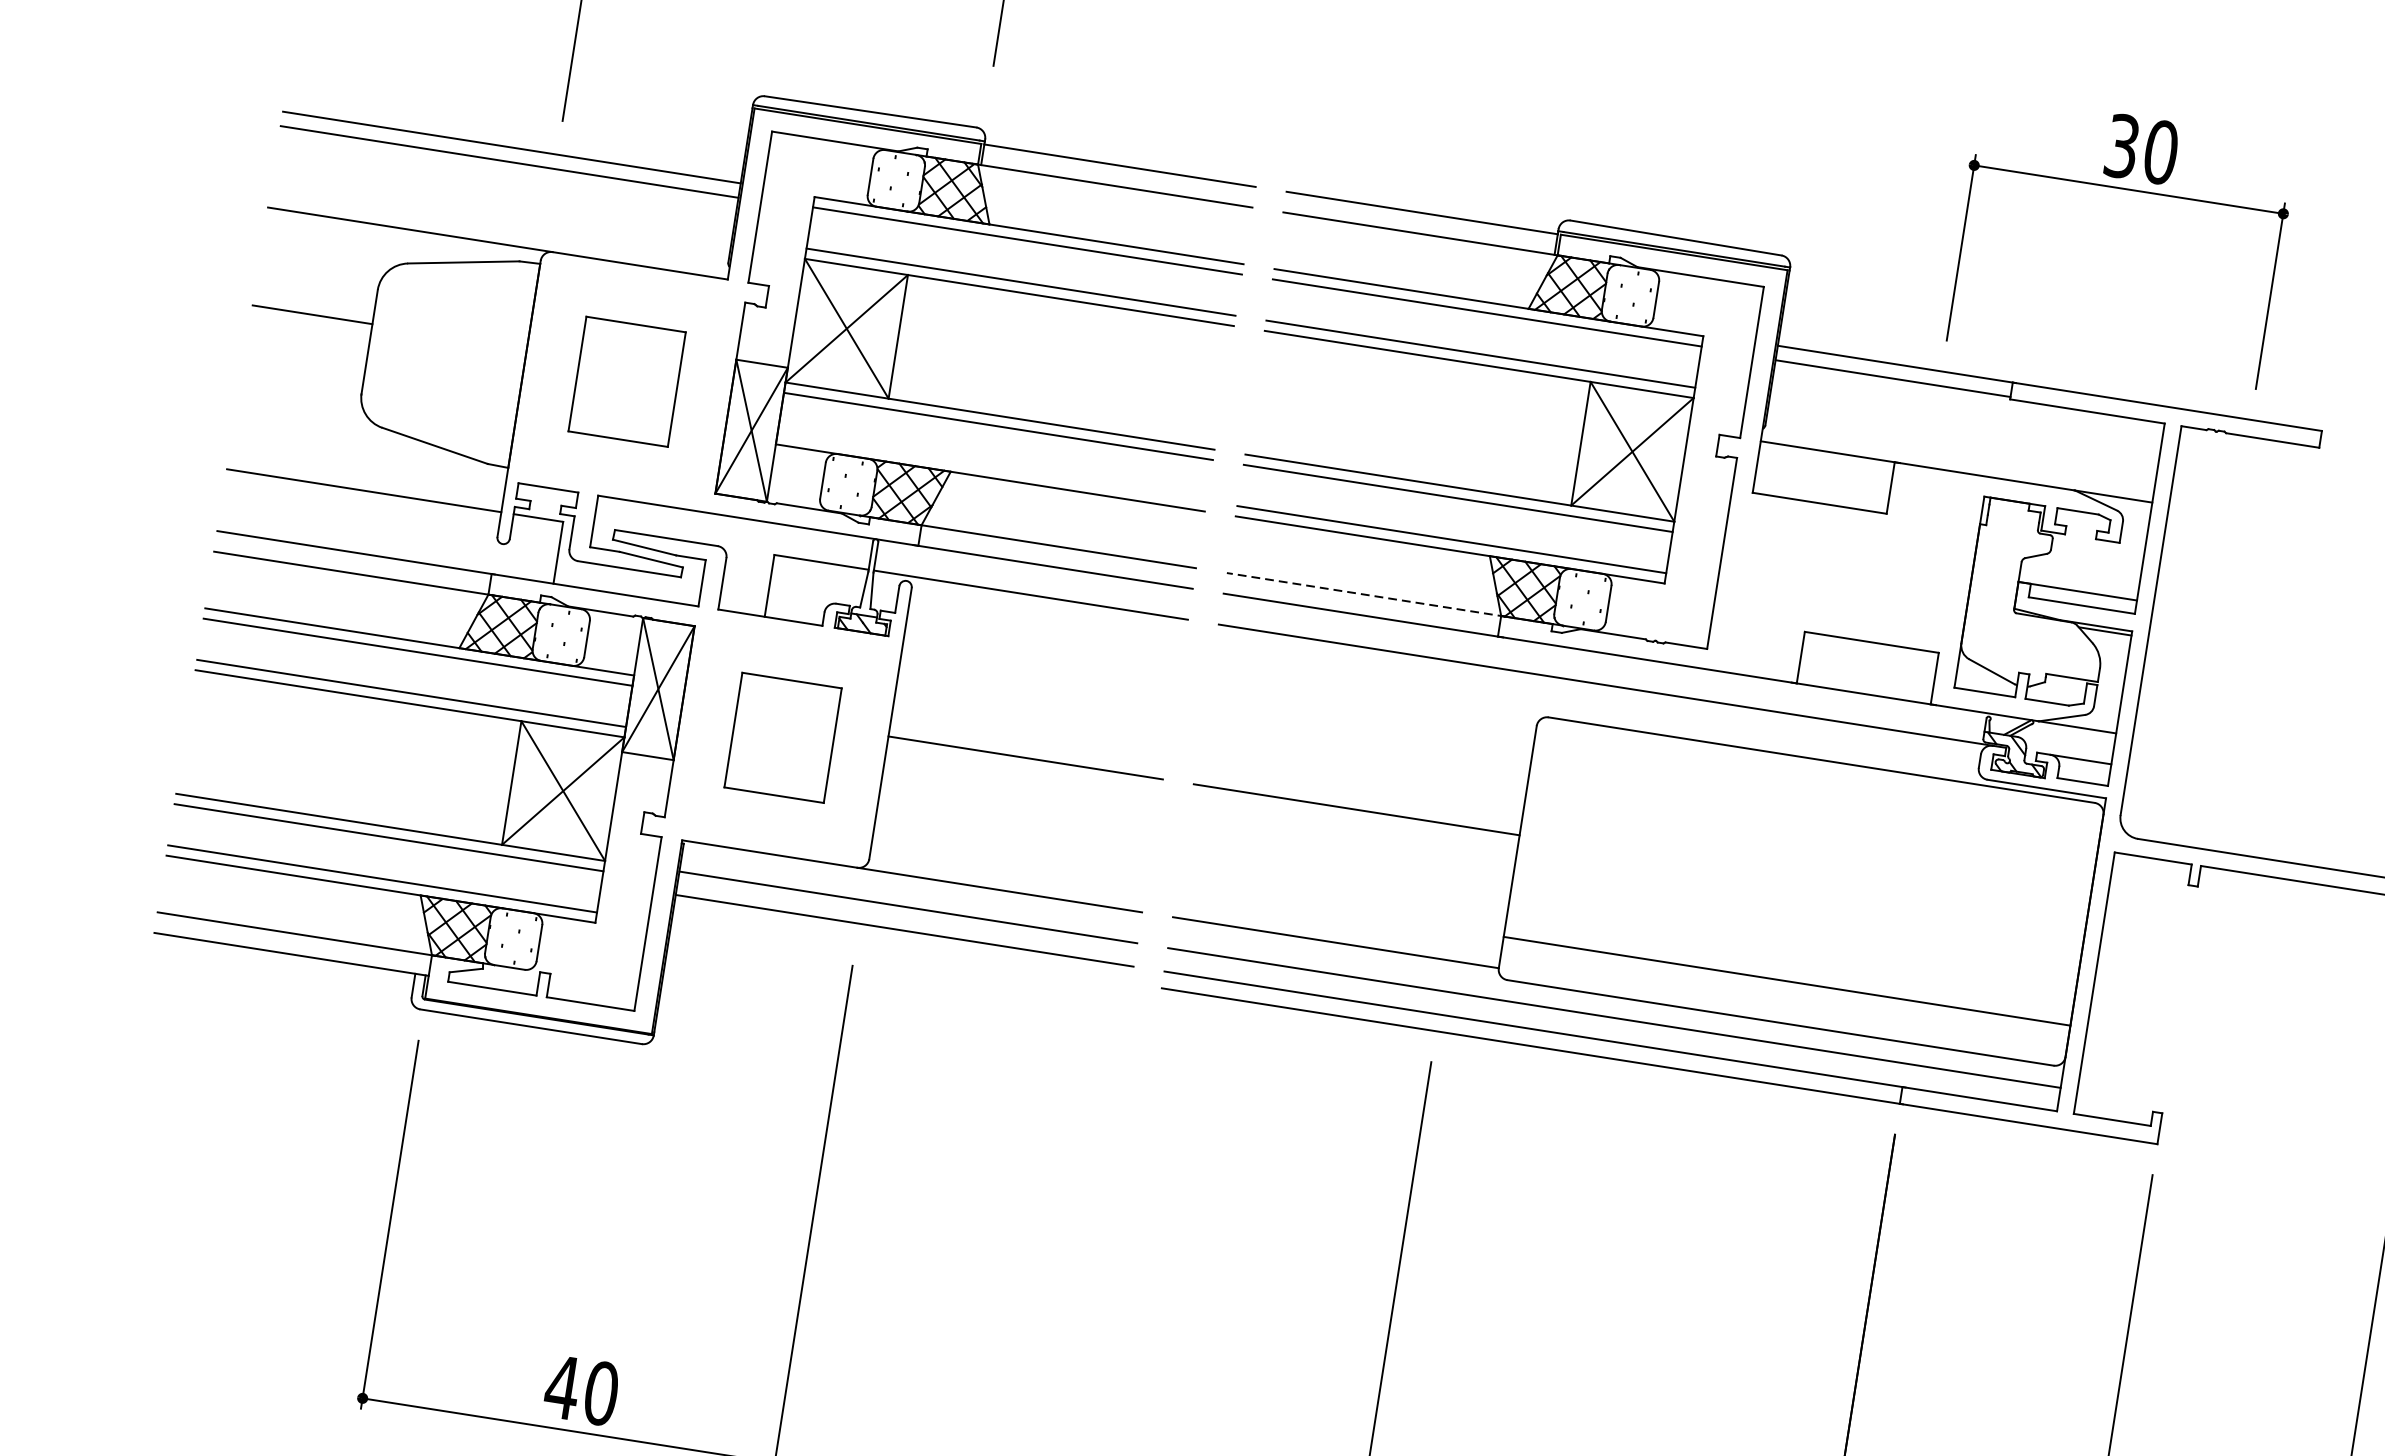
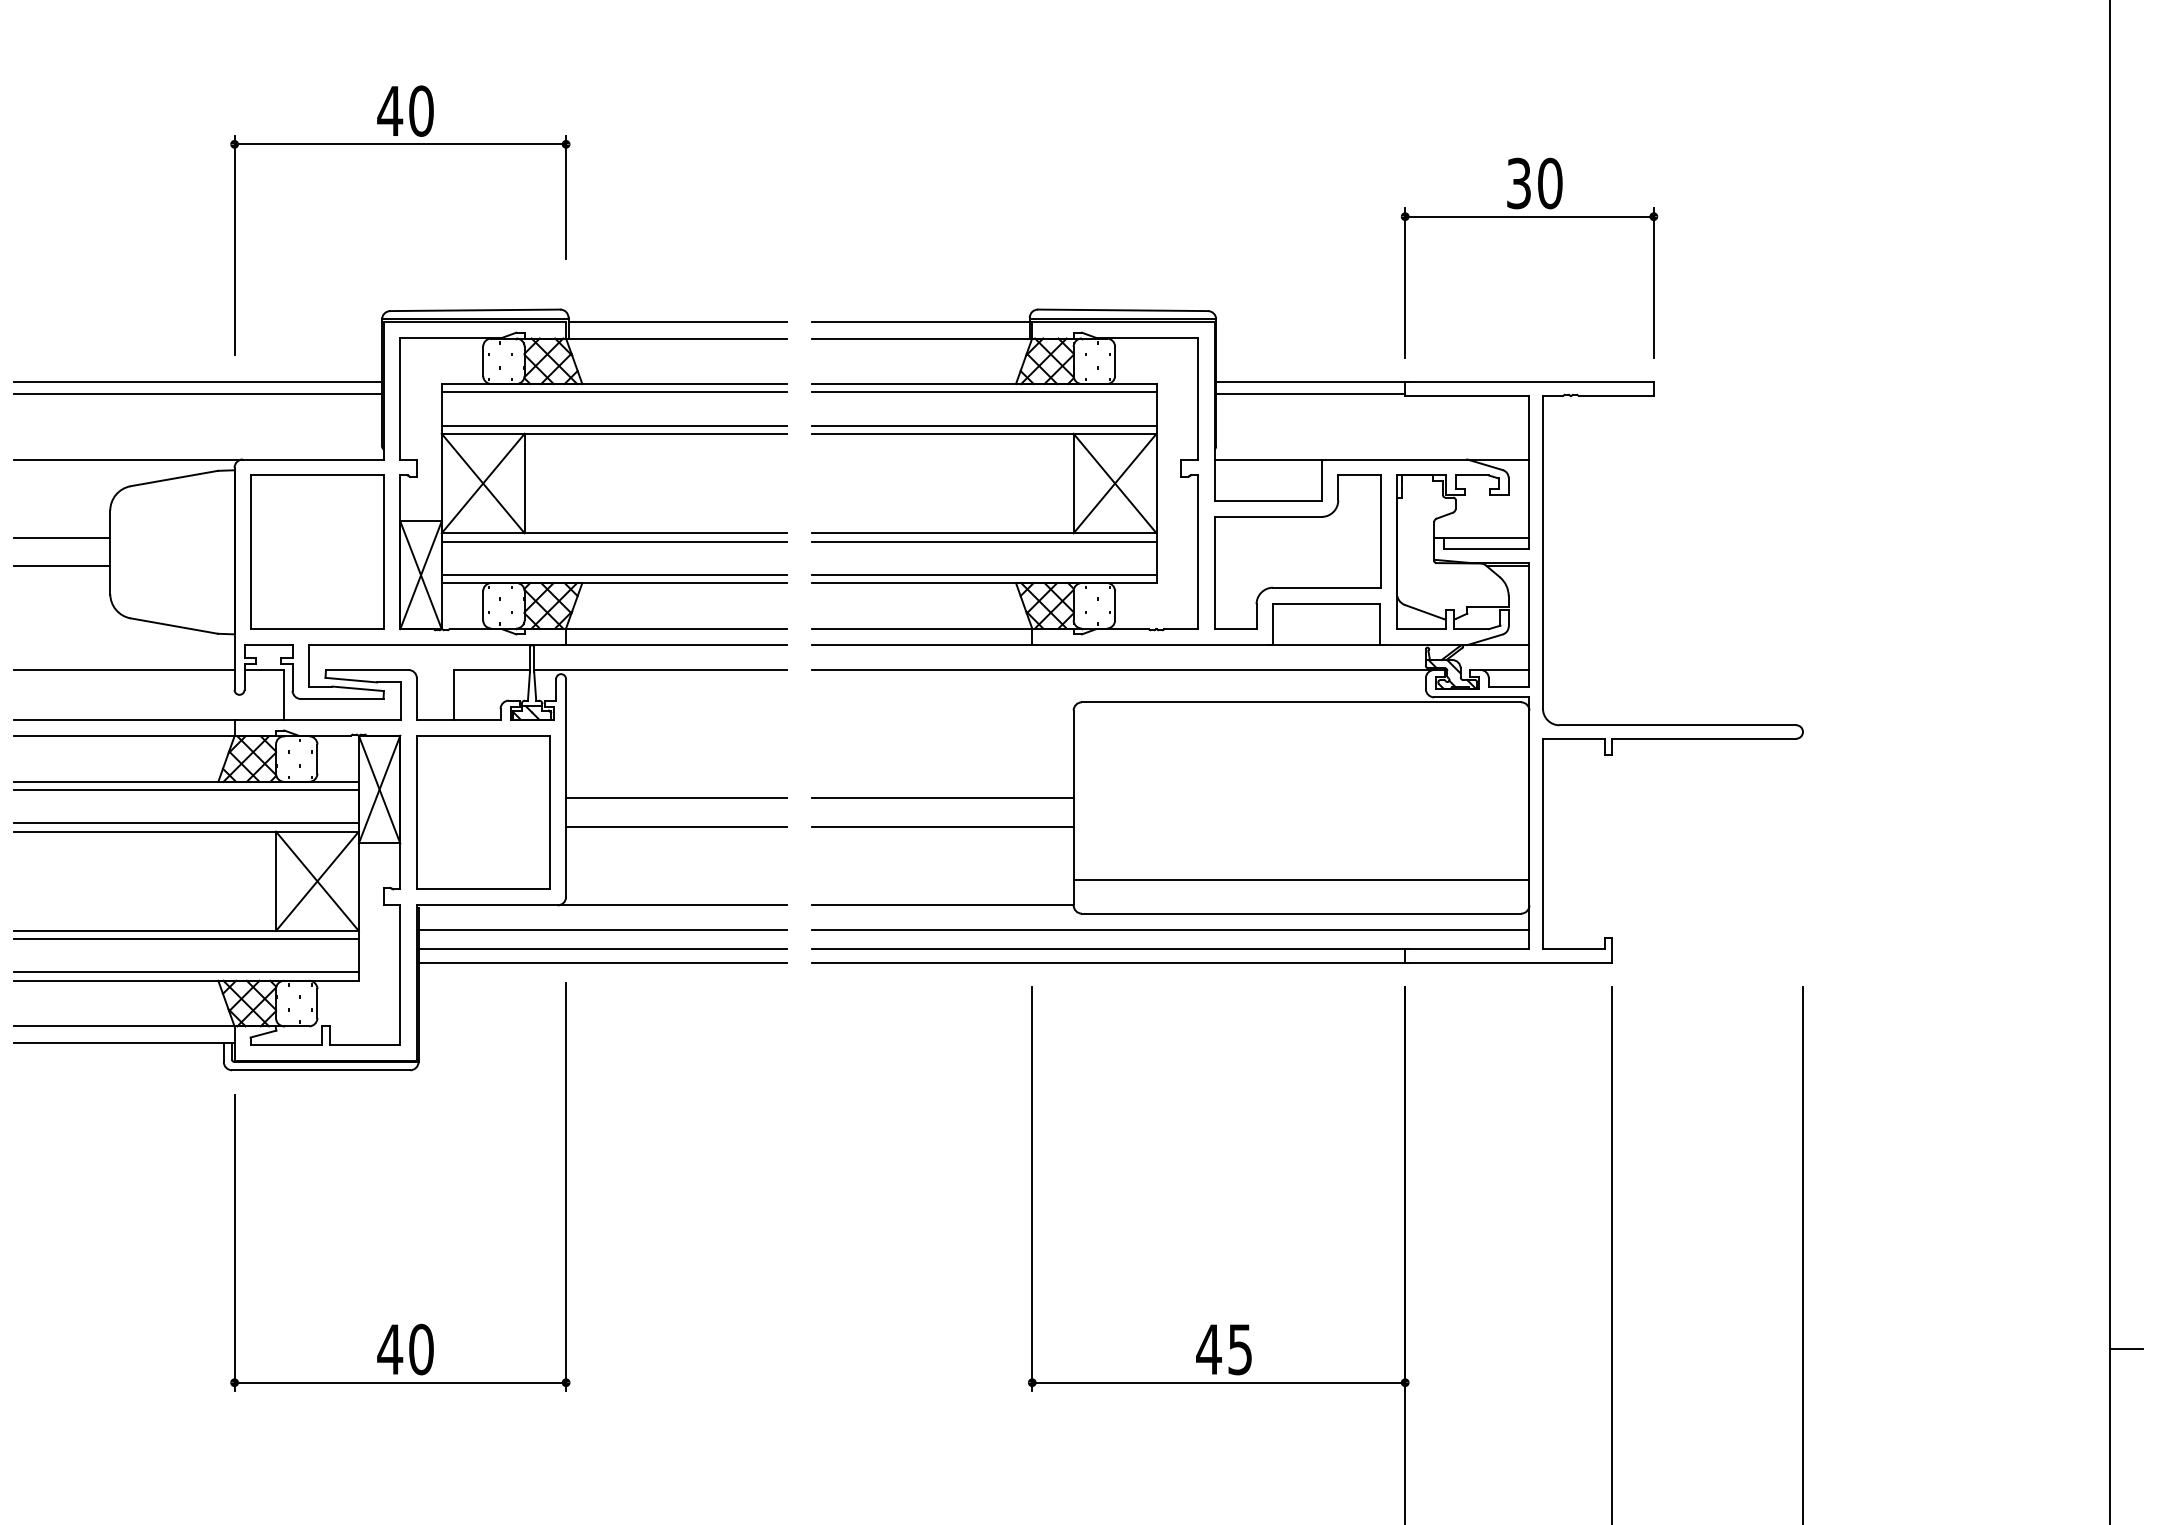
part: (2128, 190) -> (1529, 217), moved
line: (306, 349) -> (61, 566), added
part: (627, 381) -> (317, 551), size x1.67
line: (991, 467) -> (613, 574), added
part: (1846, 571) -> (1297, 551), added
line: (1366, 594) -> (923, 628), dashed -> solid
part: (783, 737) -> (483, 812), size x1.67
line: (1020, 792) -> (676, 826), added
line: (1351, 844) -> (942, 826), added
line: (901, 947) -> (602, 962), added

